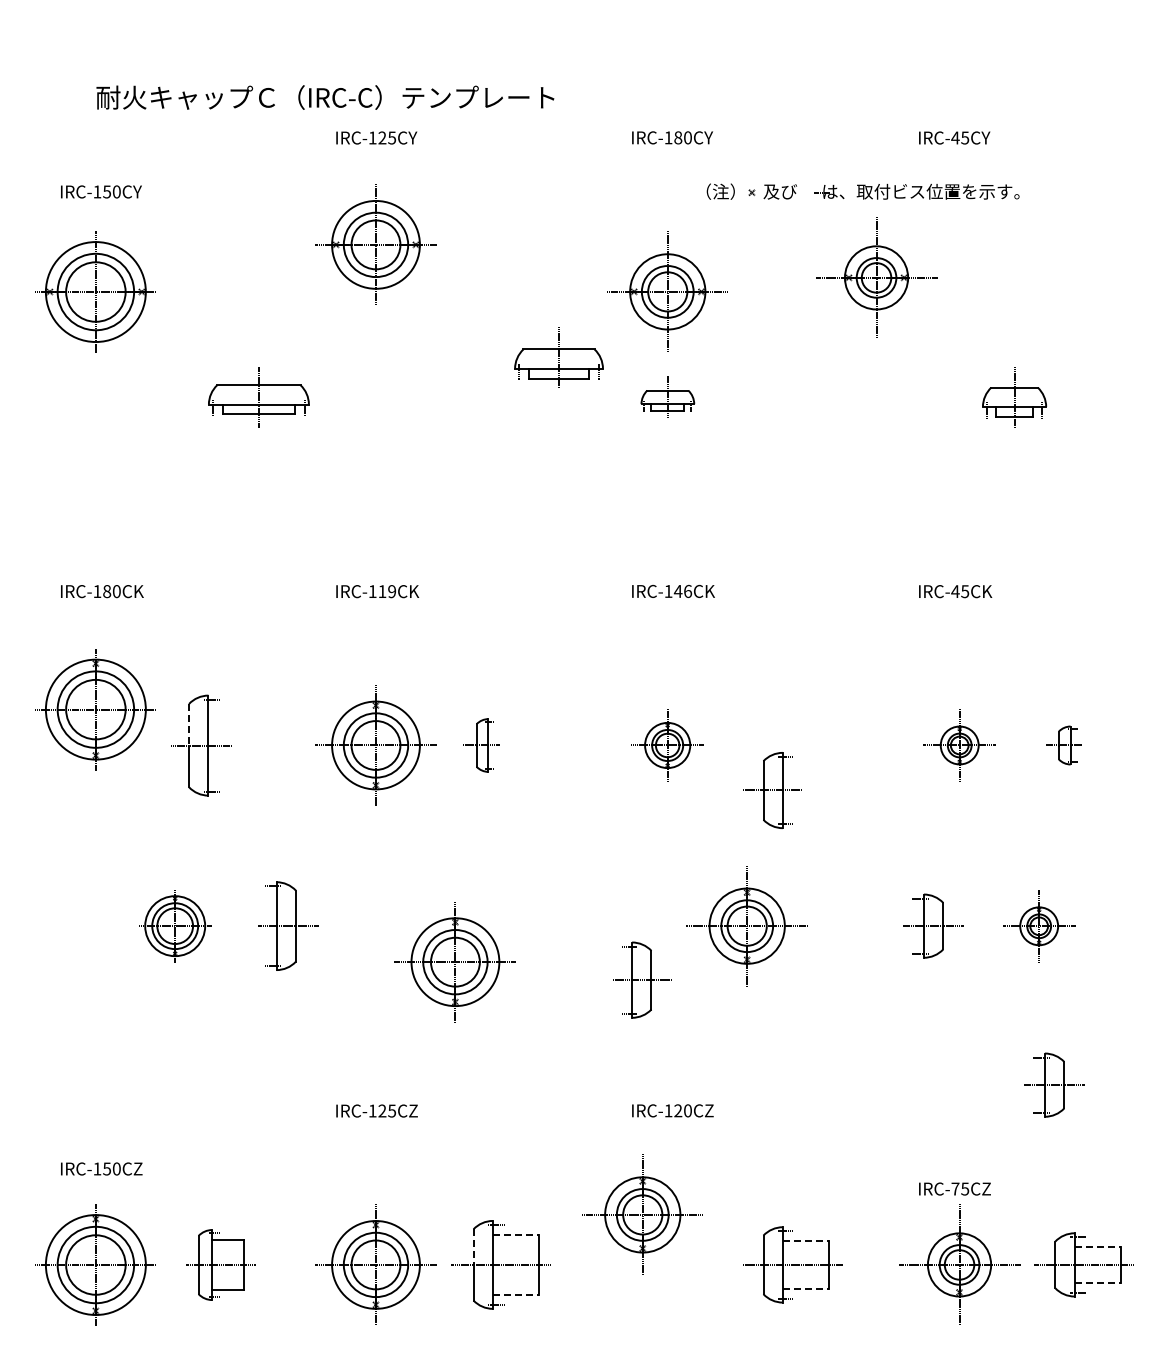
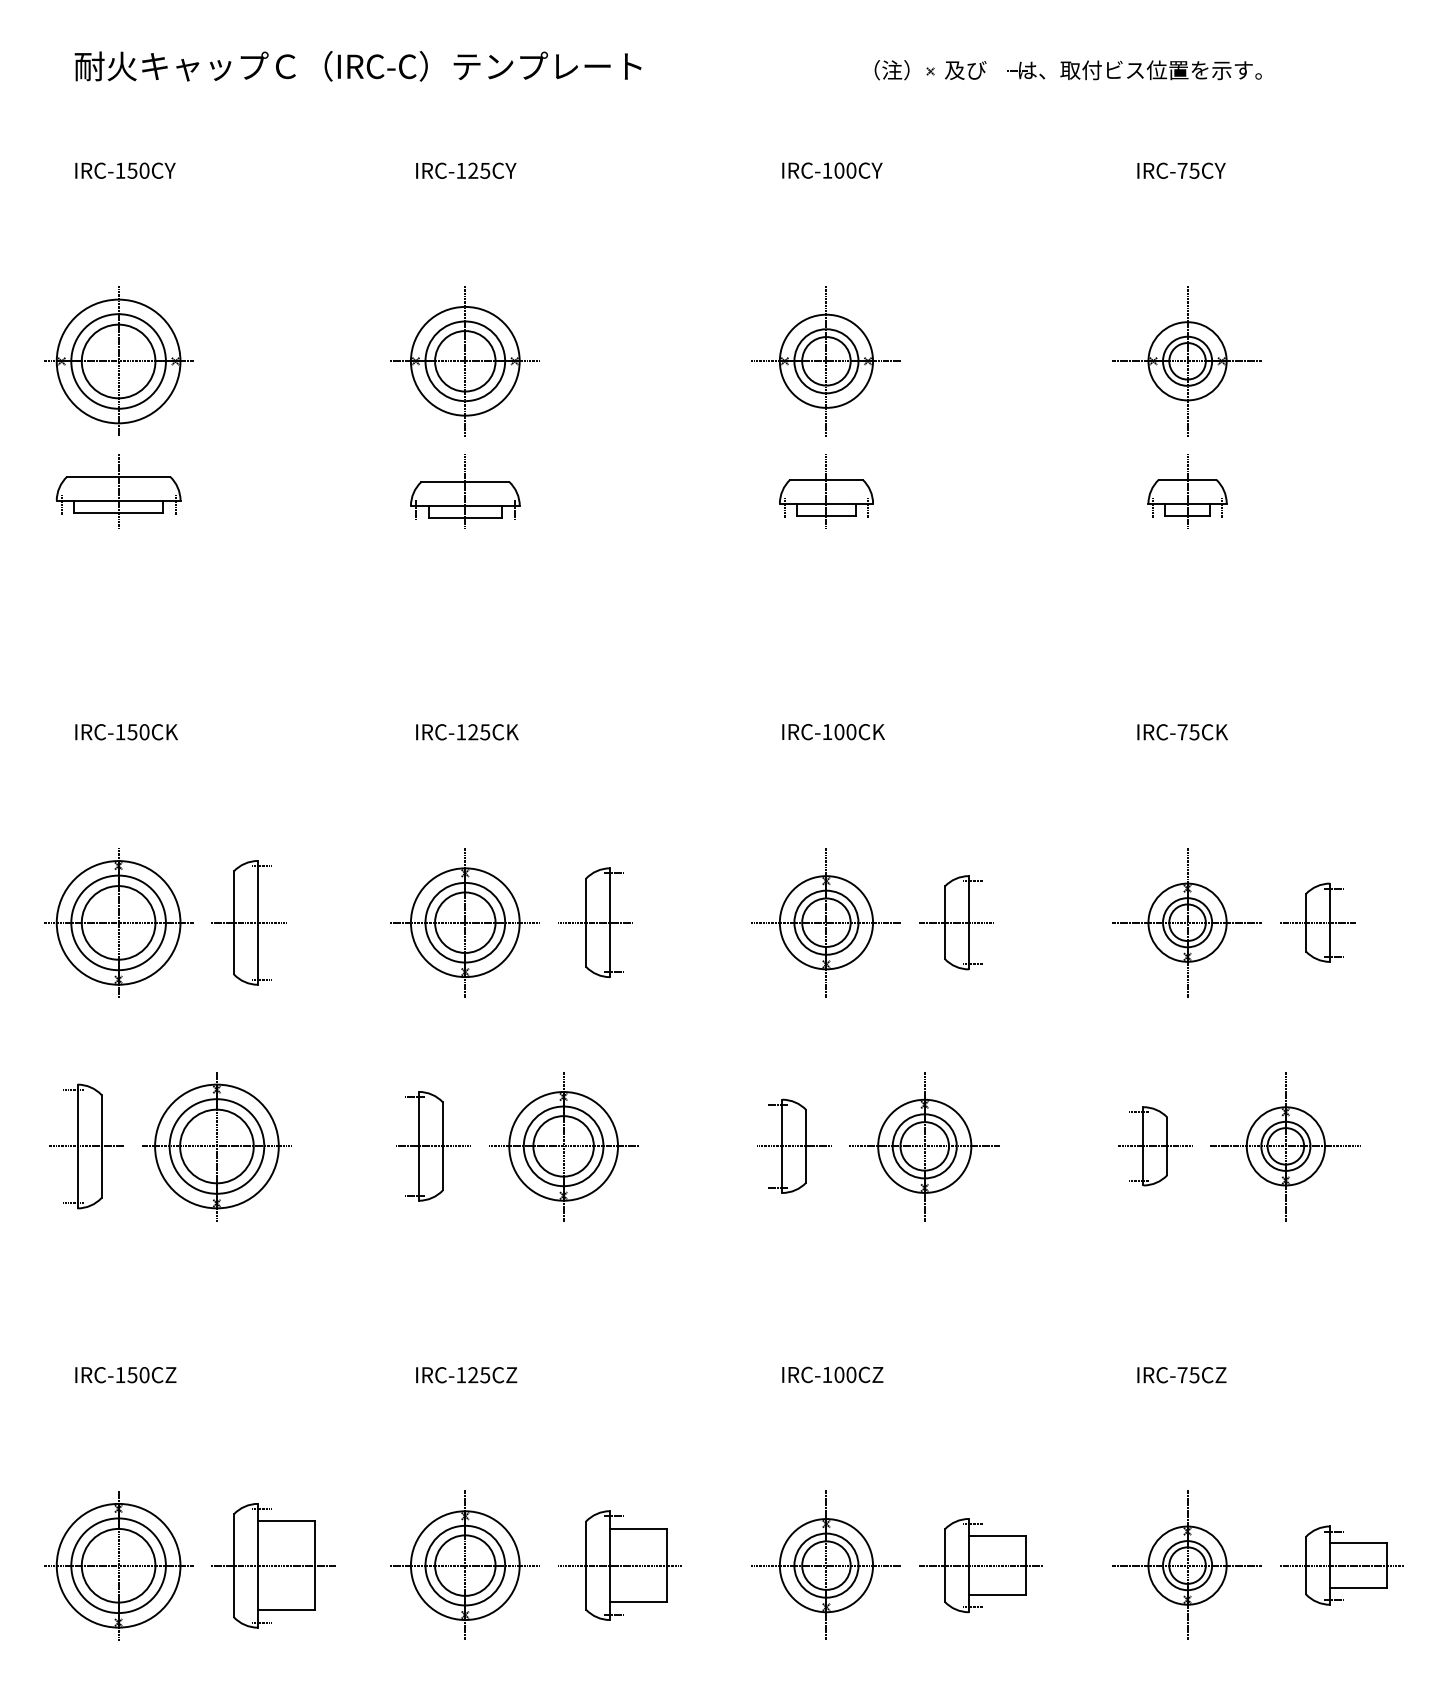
text: (325, 97) -> (358, 66), moved
text: (678, 137) -> (839, 170), IRC-180CY -> IRC-100CY
text: (955, 137) -> (1182, 170), IRC-45CY -> IRC-75CY
text: (101, 191) -> (125, 170), moved
part: (862, 191) -> (1067, 69), moved
part: (375, 244) -> (464, 360), moved
part: (876, 277) -> (1187, 360), moved
part: (558, 357) -> (464, 492), moved
part: (258, 397) -> (118, 492), moved
part: (667, 397) -> (826, 492), size x1.43
part: (1014, 397) -> (1187, 492), moved
text: (682, 590) -> (844, 730), IRC-146CK -> IRC-100CK
text: (107, 591) -> (132, 732), IRC-180CK -> IRC-150CK
text: (387, 591) -> (479, 732), IRC-119CK -> IRC-125CK
text: (955, 591) -> (1182, 732), IRC-45CK -> IRC-75CK
part: (95, 709) -> (118, 922), moved
line: (189, 724) -> (234, 896), dashed -> solid
part: (481, 745) -> (595, 922), size x1.67
part: (667, 745) -> (826, 922), size x1.67
part: (959, 745) -> (1187, 922), size x1.67
part: (1064, 745) -> (1317, 922), size x1.67
part: (772, 790) -> (956, 922), moved
part: (174, 925) -> (215, 1145), size x1.67
part: (288, 925) -> (433, 1145), moved
part: (69, 926) -> (85, 1146), added
part: (1039, 926) -> (1286, 1146), size x1.67
part: (454, 962) -> (562, 1146), moved
part: (642, 979) -> (795, 1145), moved
part: (1054, 1084) -> (1305, 1342), removed
text: (678, 1110) -> (839, 1374), IRC-120CZ -> IRC-100CZ
text: (101, 1168) -> (125, 1374), moved
text: (954, 1188) -> (1181, 1374), moved
part: (642, 1214) -> (826, 1565), moved
line: (515, 1235) -> (637, 1529), dashed -> solid
line: (805, 1241) -> (996, 1536), dashed -> solid
line: (1097, 1246) -> (1358, 1542), dashed -> solid
line: (473, 1247) -> (585, 1544), dashed -> solid
part: (220, 1264) -> (272, 1565), size x1.43
line: (1097, 1283) -> (1358, 1588), dashed -> solid
line: (805, 1288) -> (996, 1594), dashed -> solid
line: (515, 1294) -> (637, 1602), dashed -> solid

